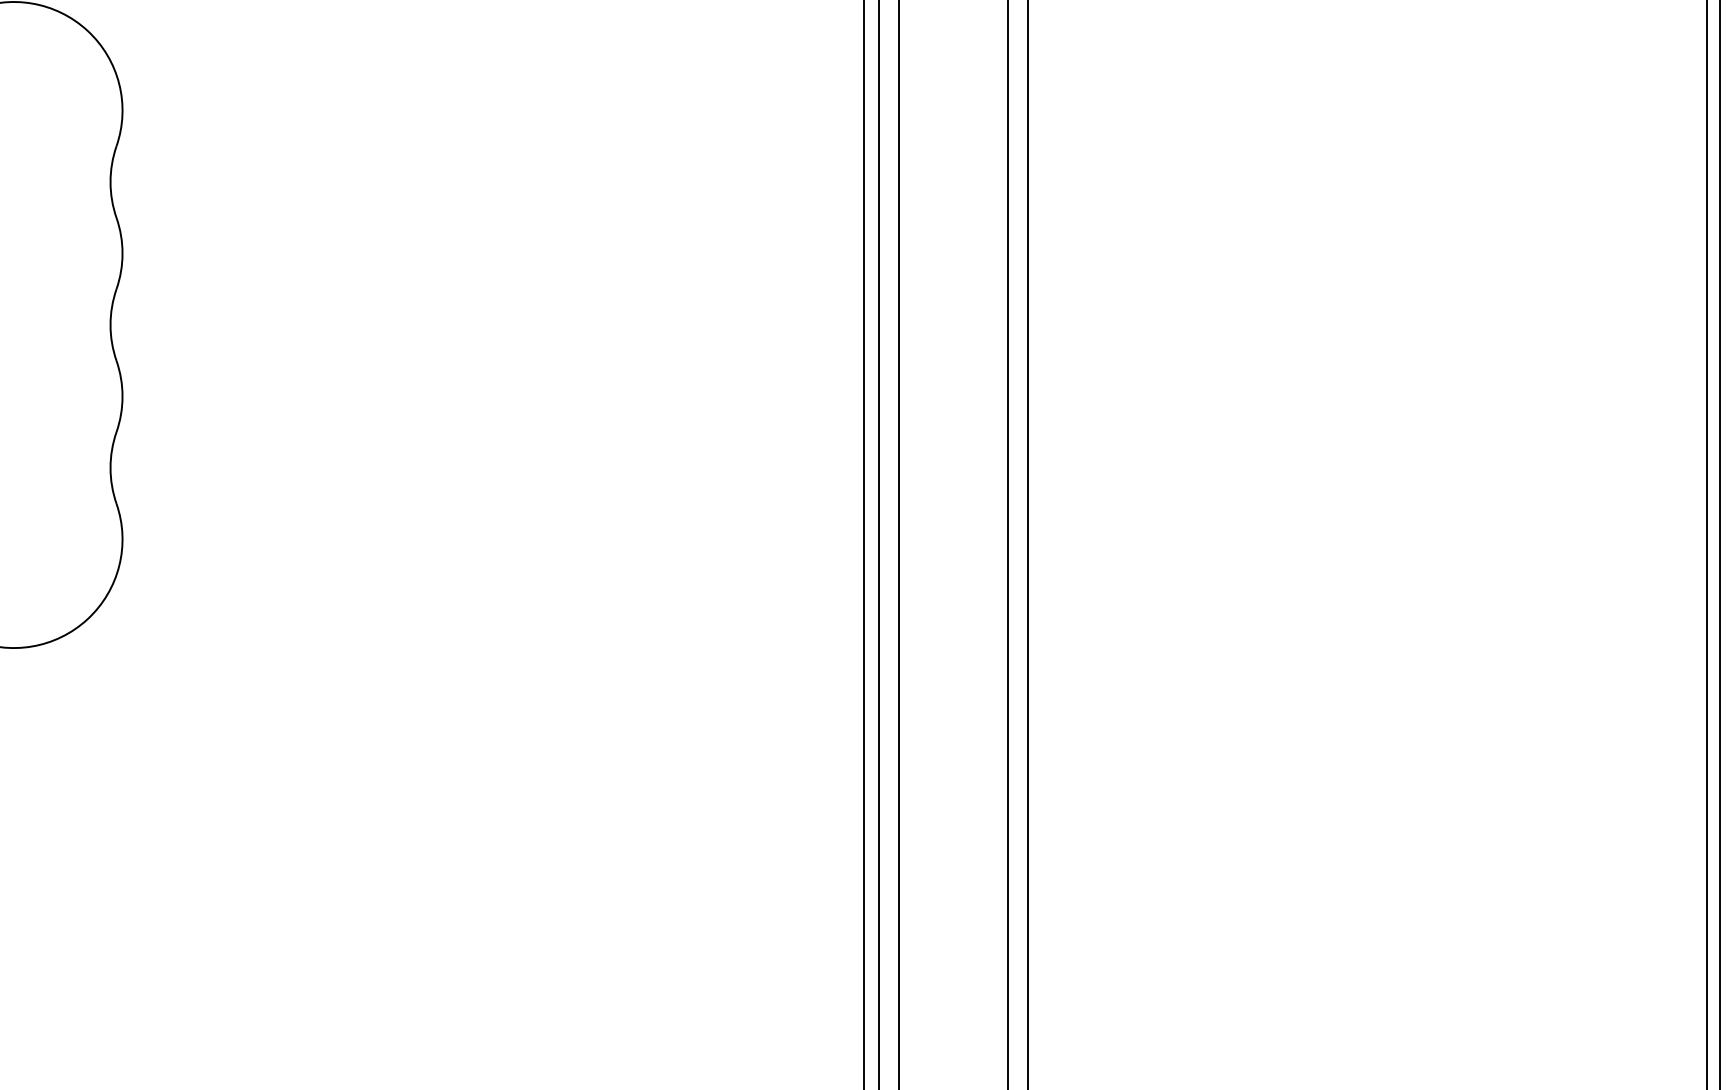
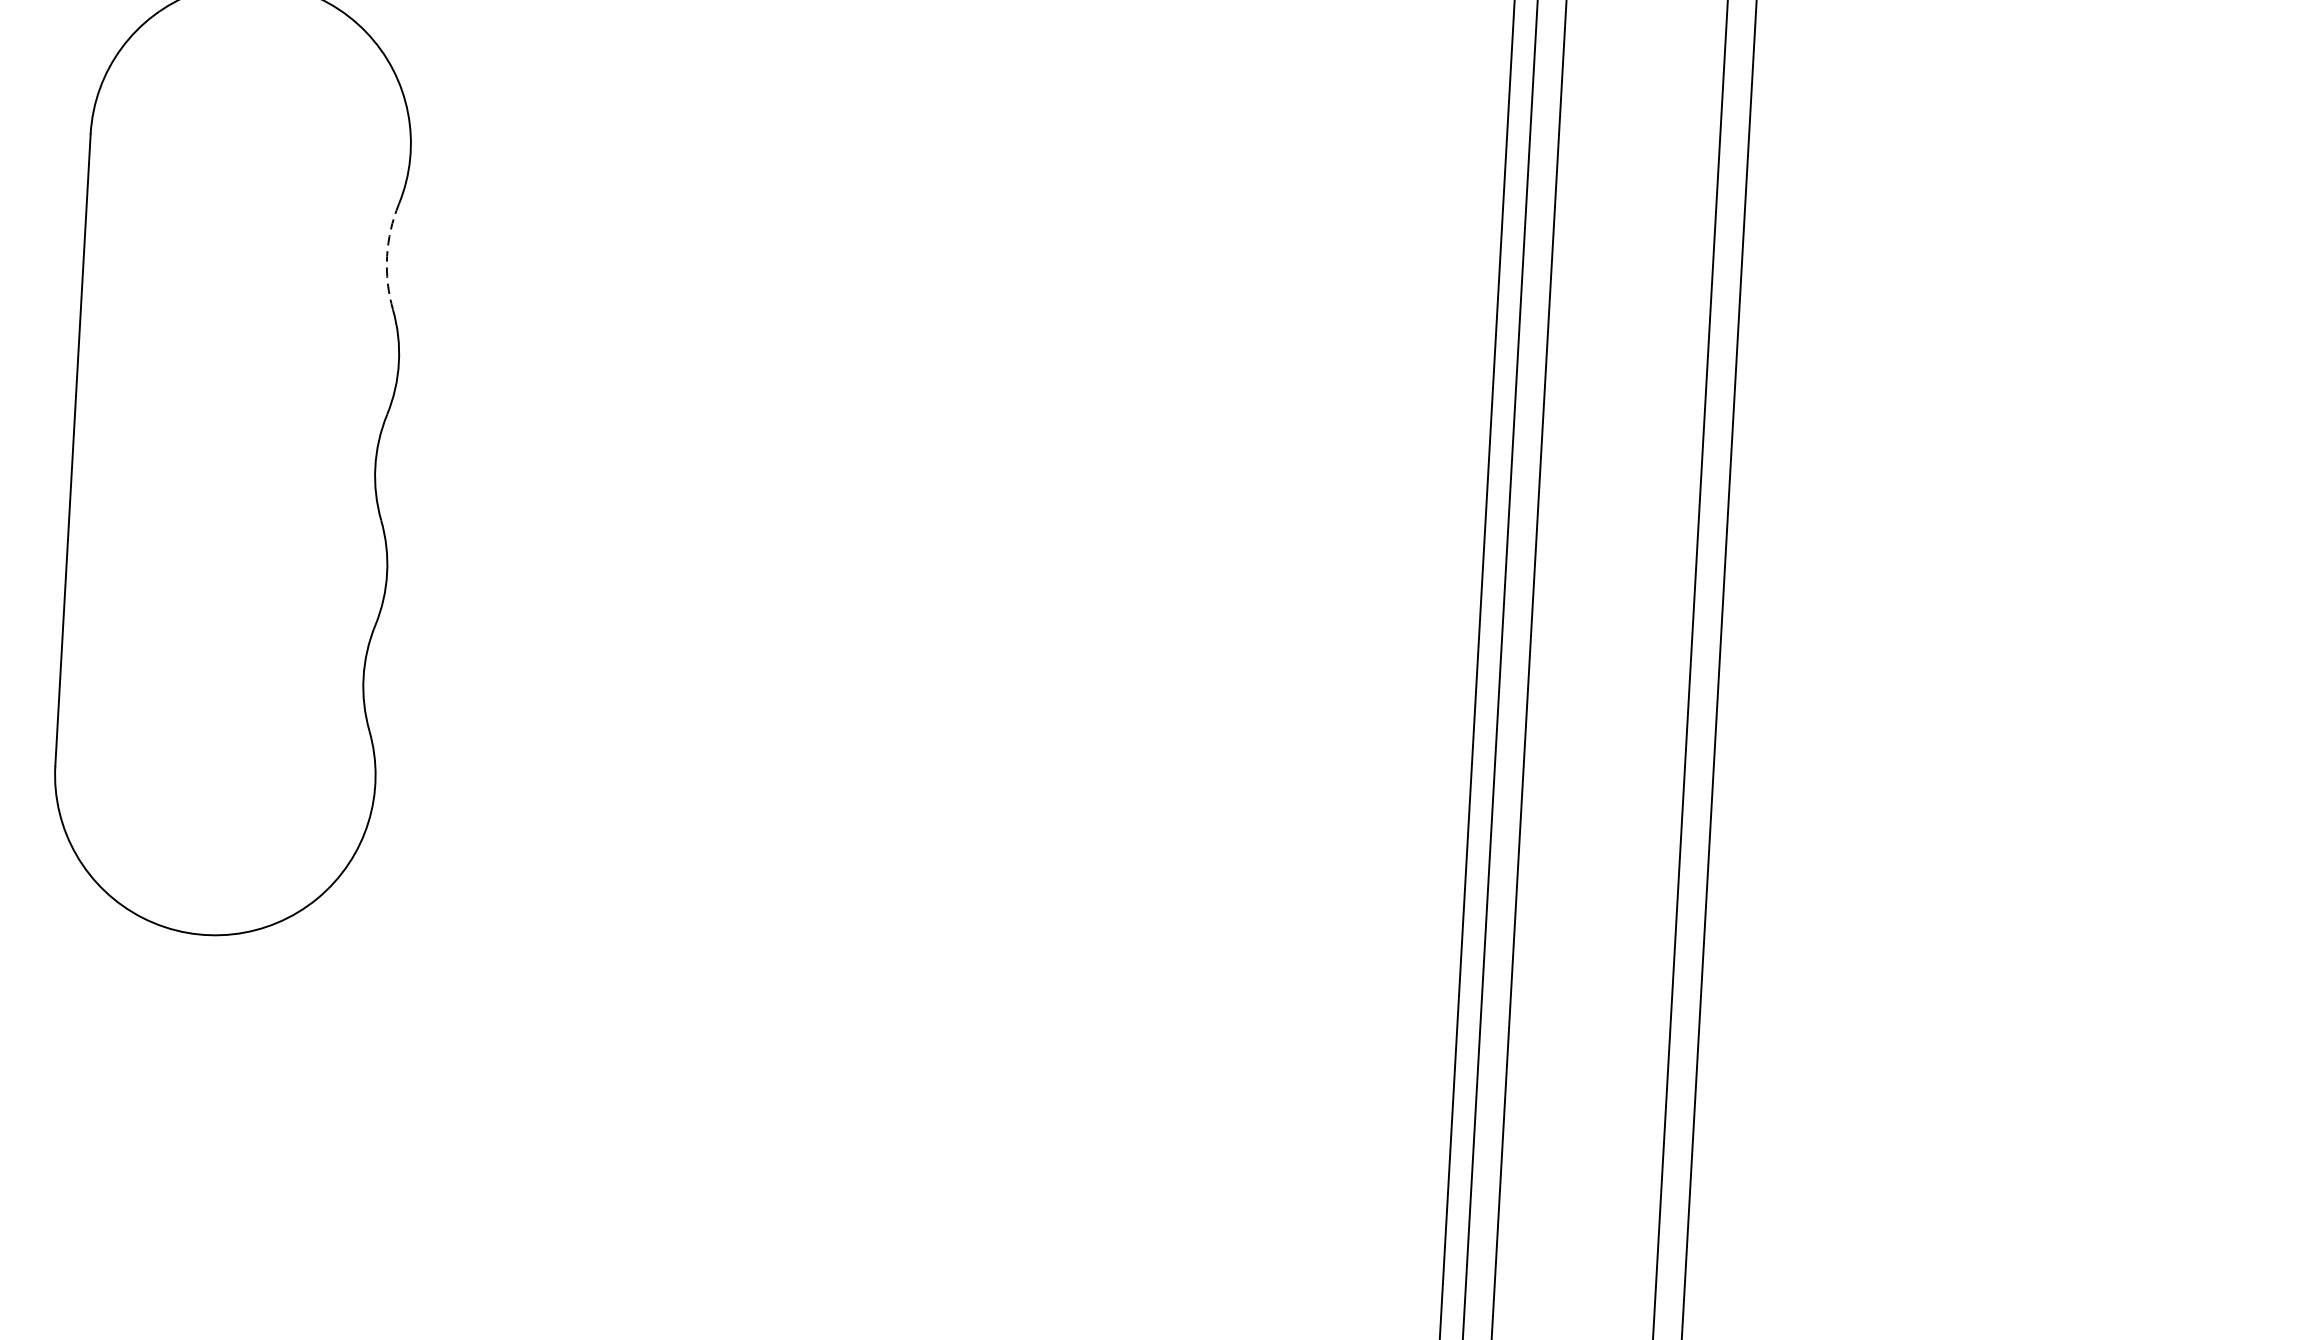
arc: (110, 182) -> (387, 257), solid -> dashed

